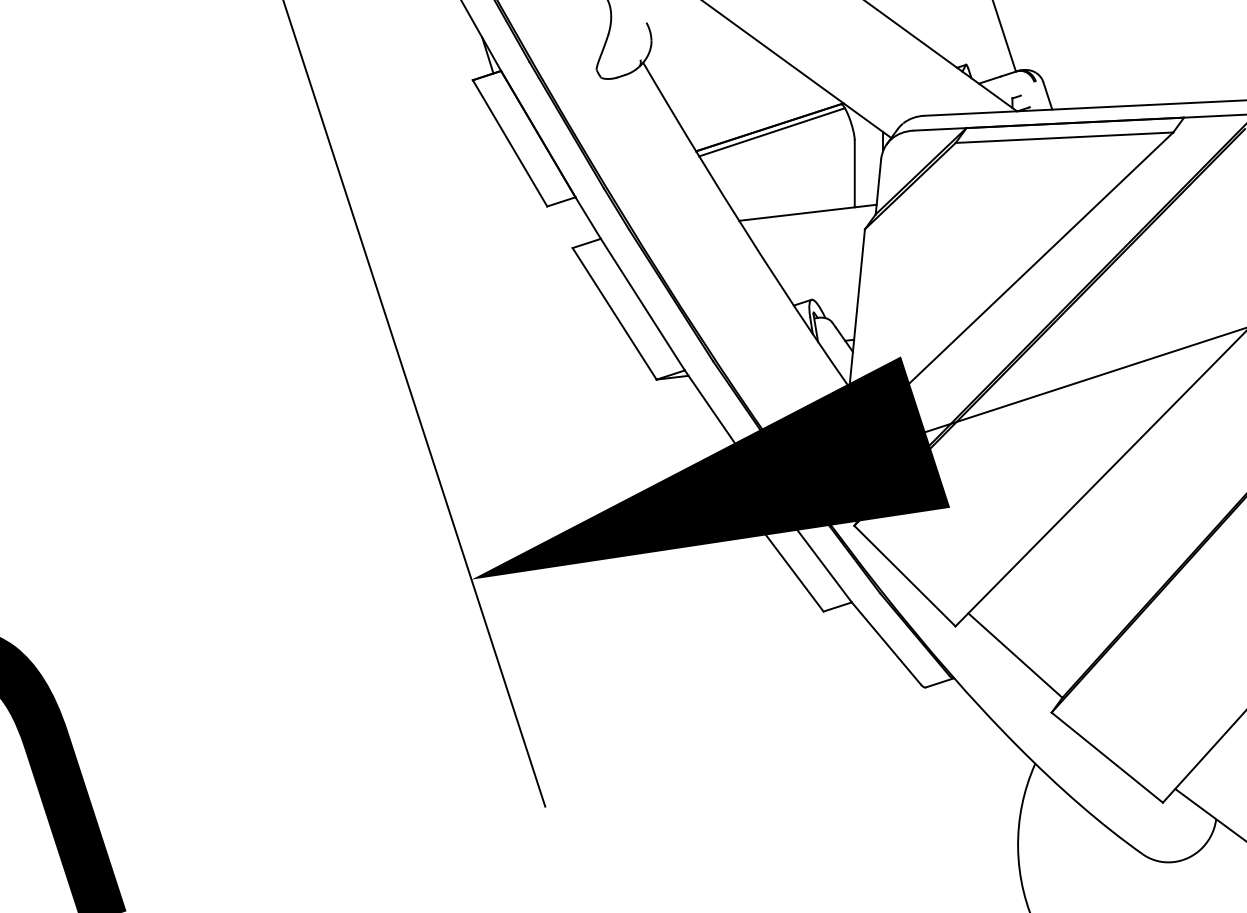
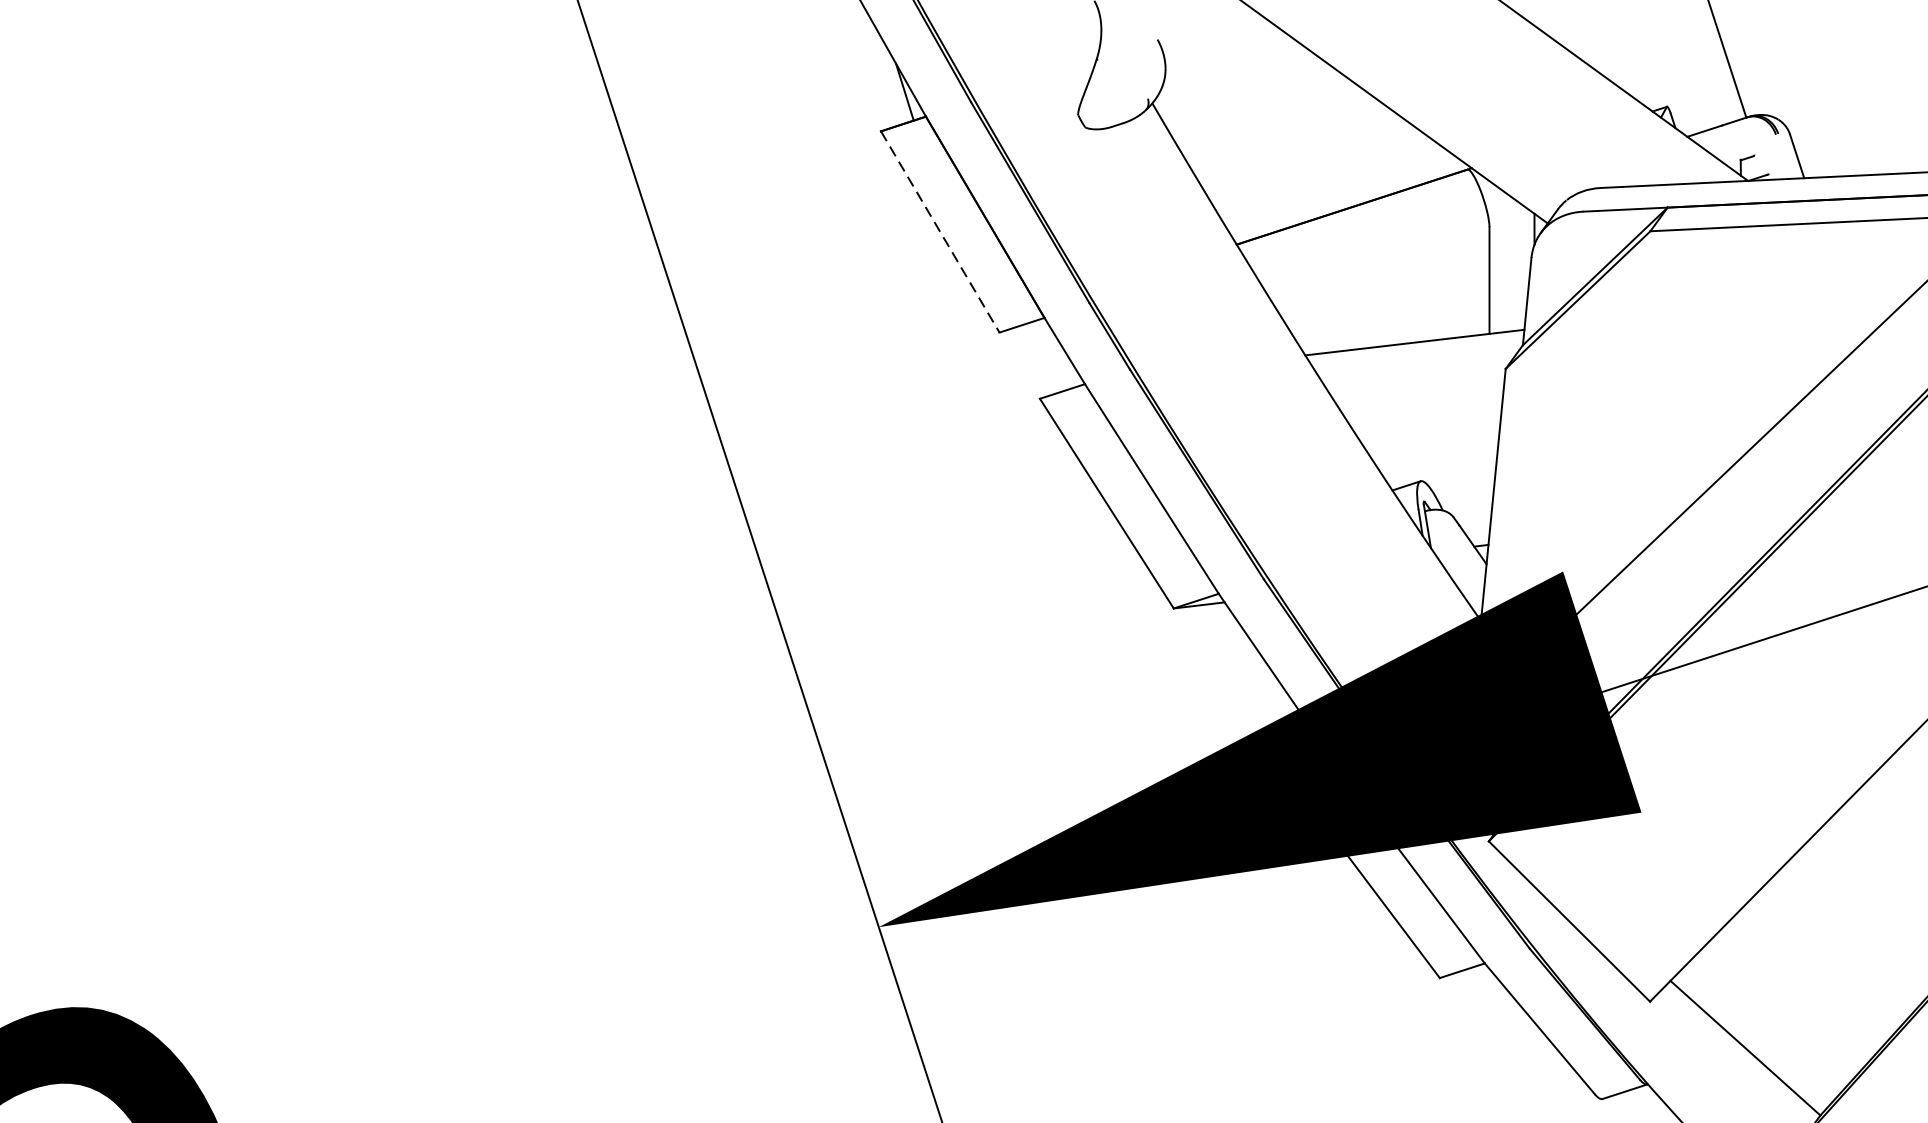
line: (771, 132) -> (1356, 214), removed
line: (510, 143) -> (940, 232), solid -> dashed

